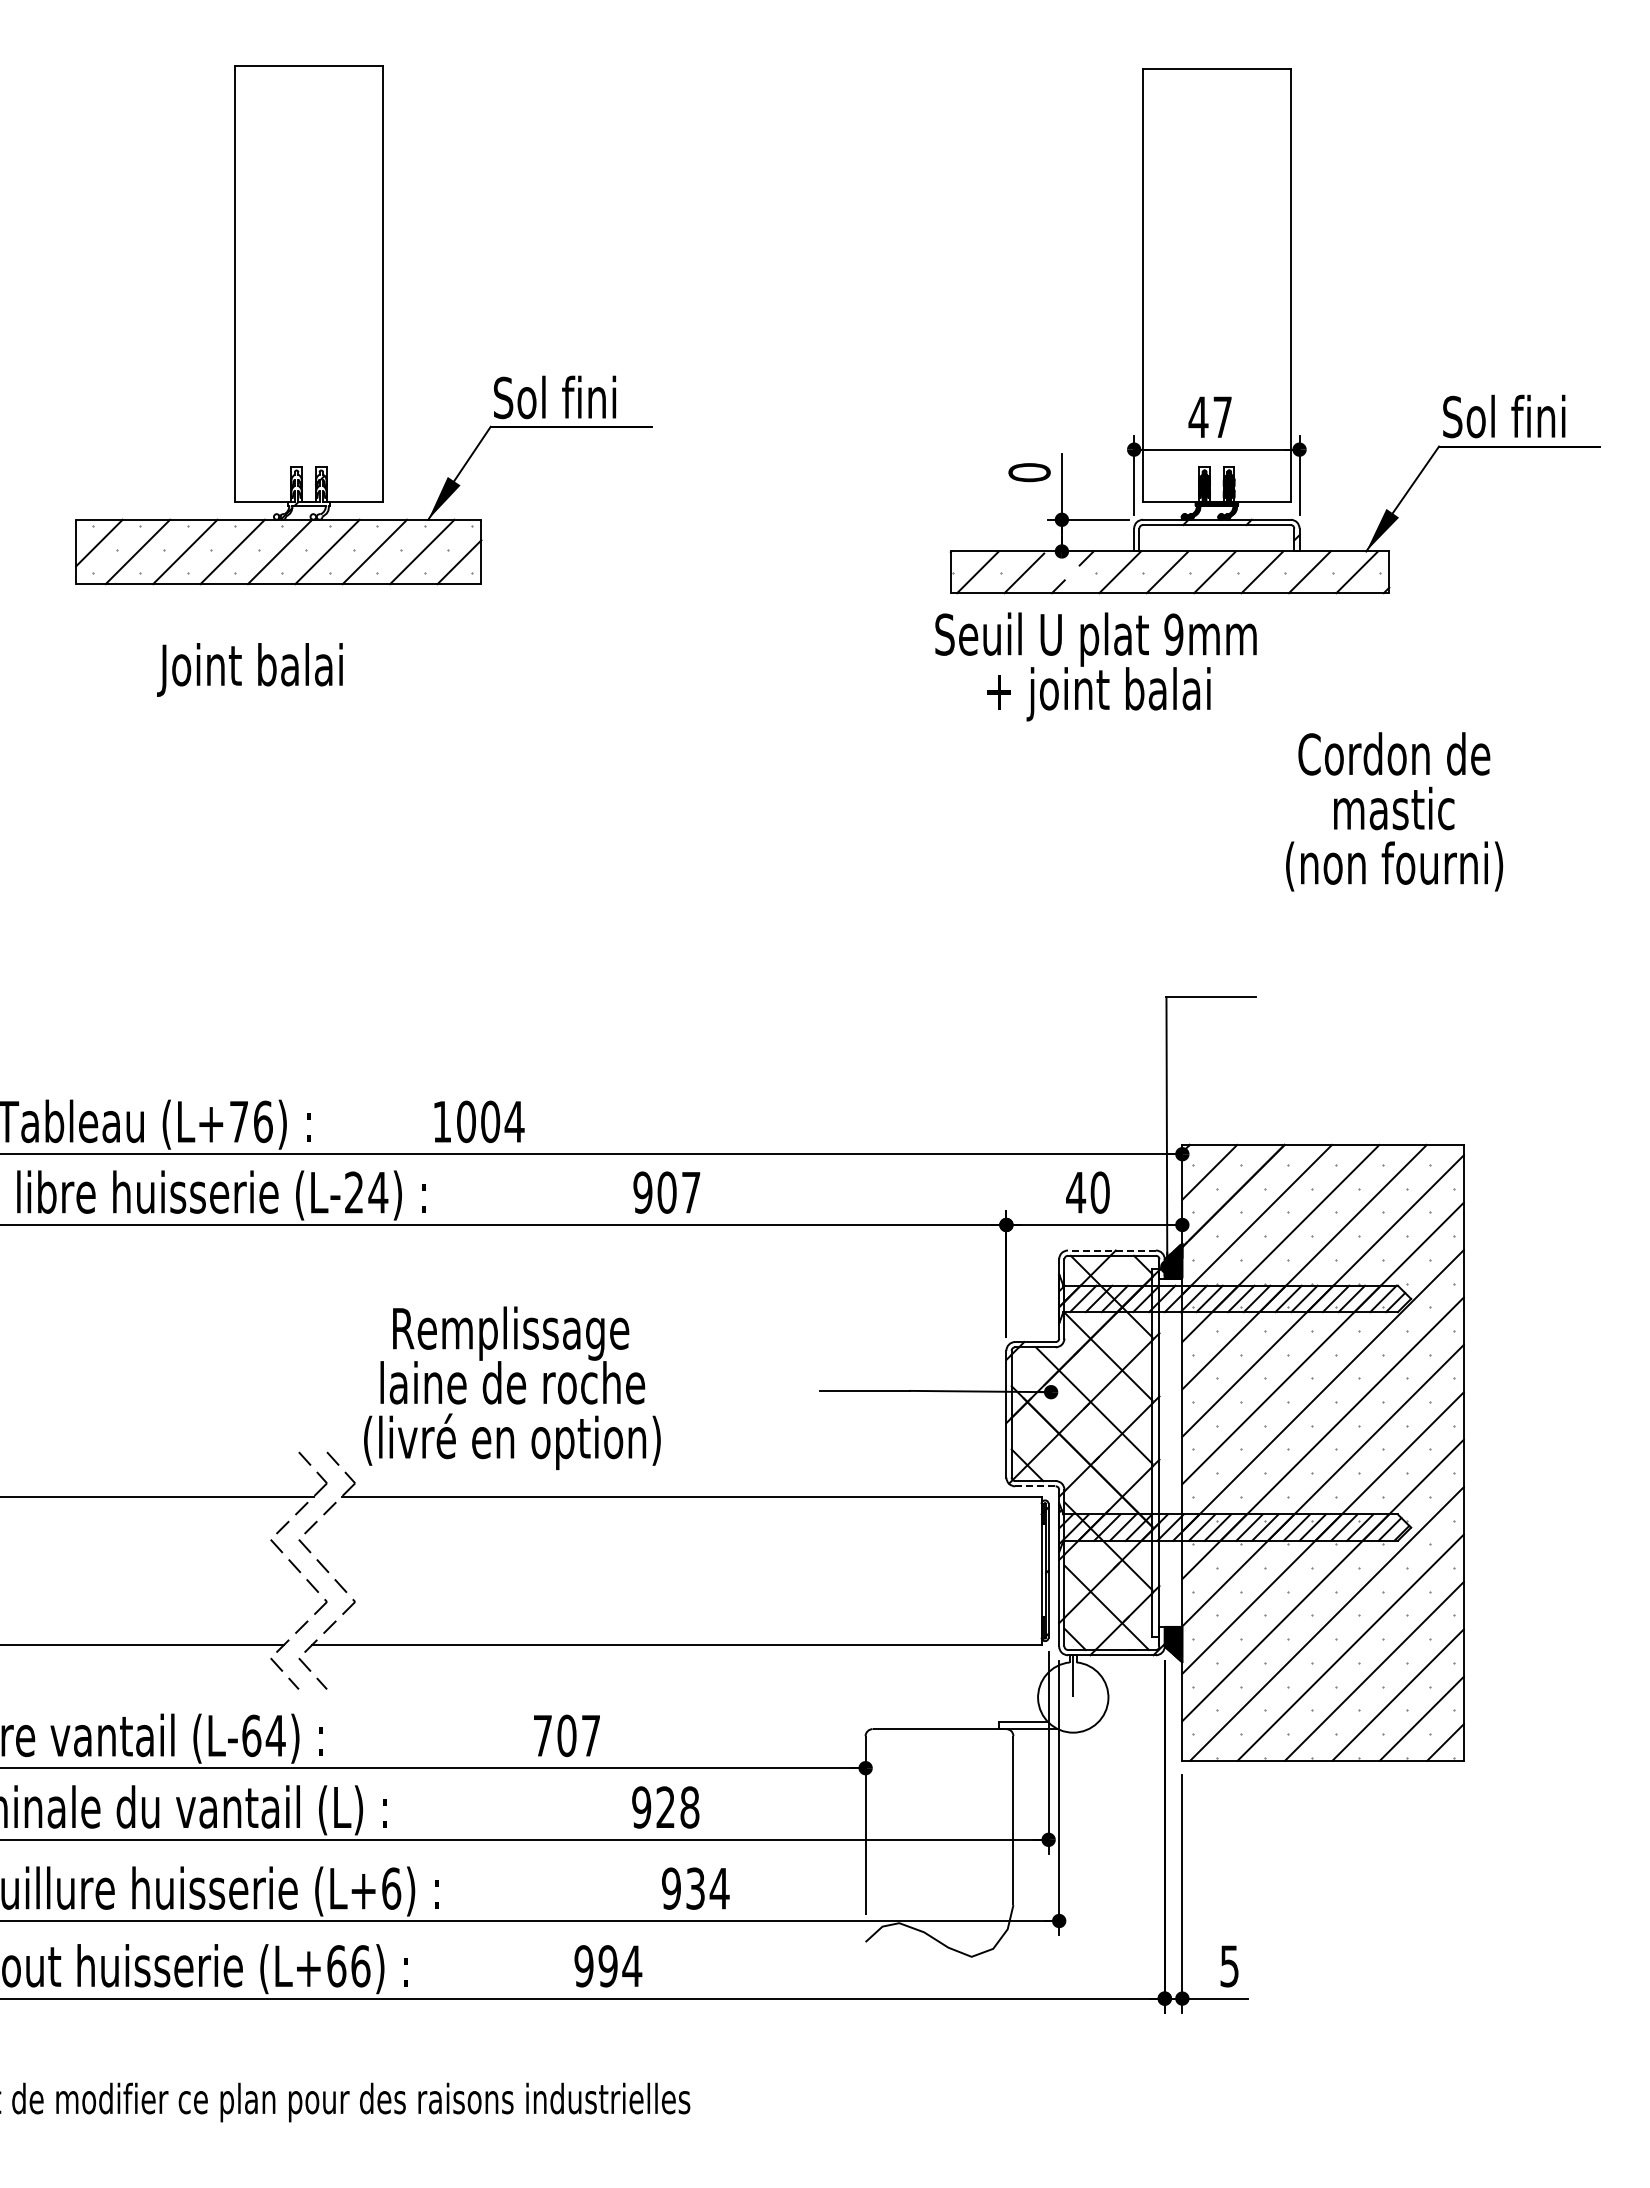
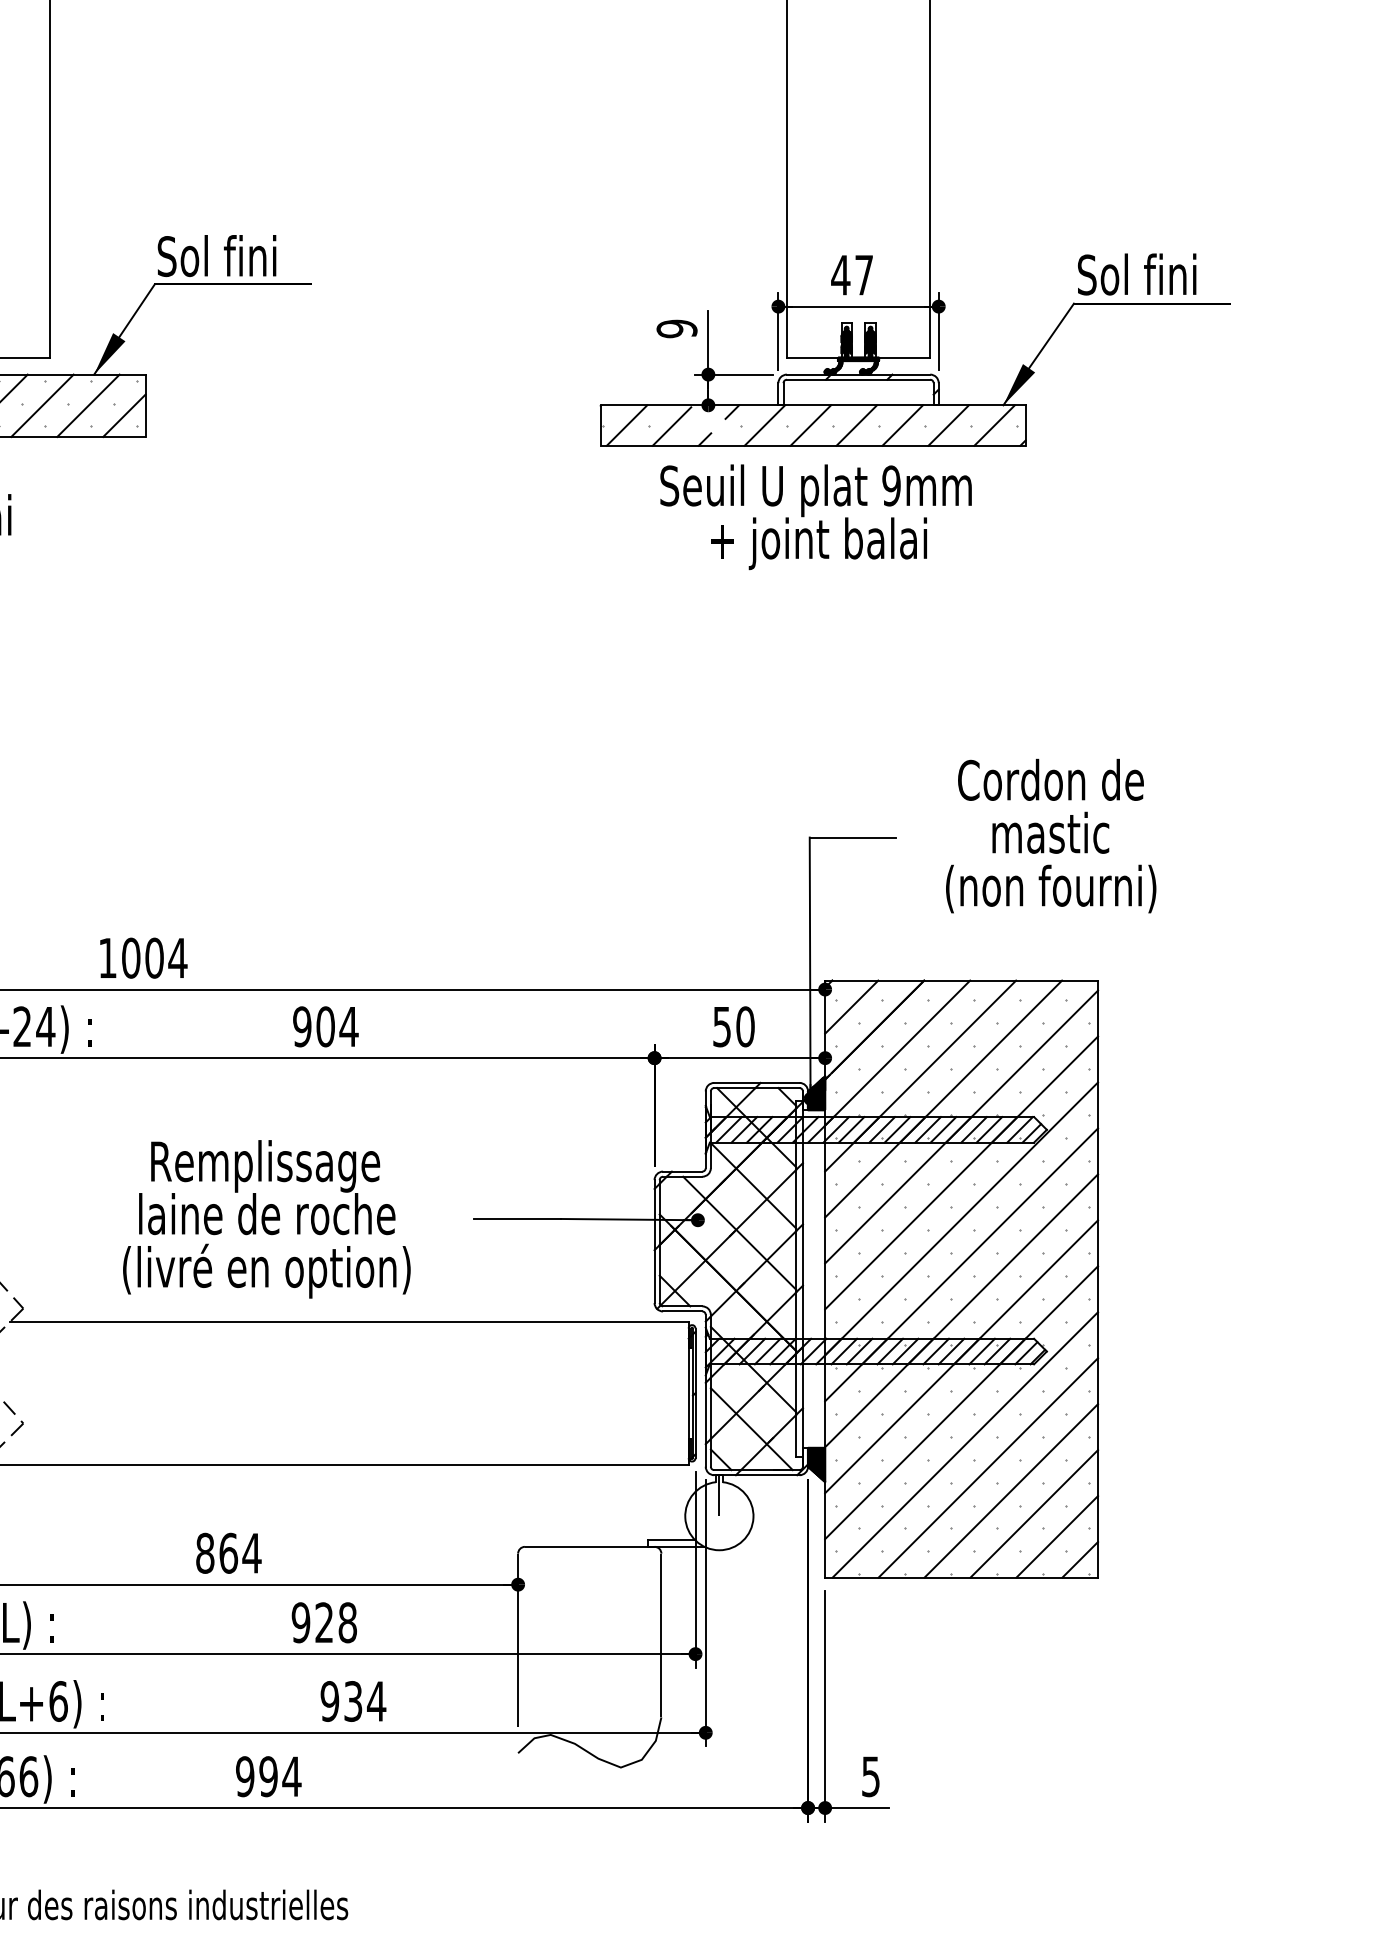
text: (1029, 472) -> (676, 328), 0 -> 9
text: (1095, 666) -> (815, 516), moved
text: (1394, 811) -> (1051, 835), moved
text: (691, 1192) -> (349, 1026), 907 -> 904
text: (1076, 1192) -> (722, 1026), 40 -> 50
line: (1111, 1250) -> (756, 1082), dashed -> solid
text: (512, 1388) -> (266, 1219), moved
line: (1035, 1486) -> (682, 1311), dashed -> solid
text: (567, 1735) -> (229, 1553), 707 -> 864

